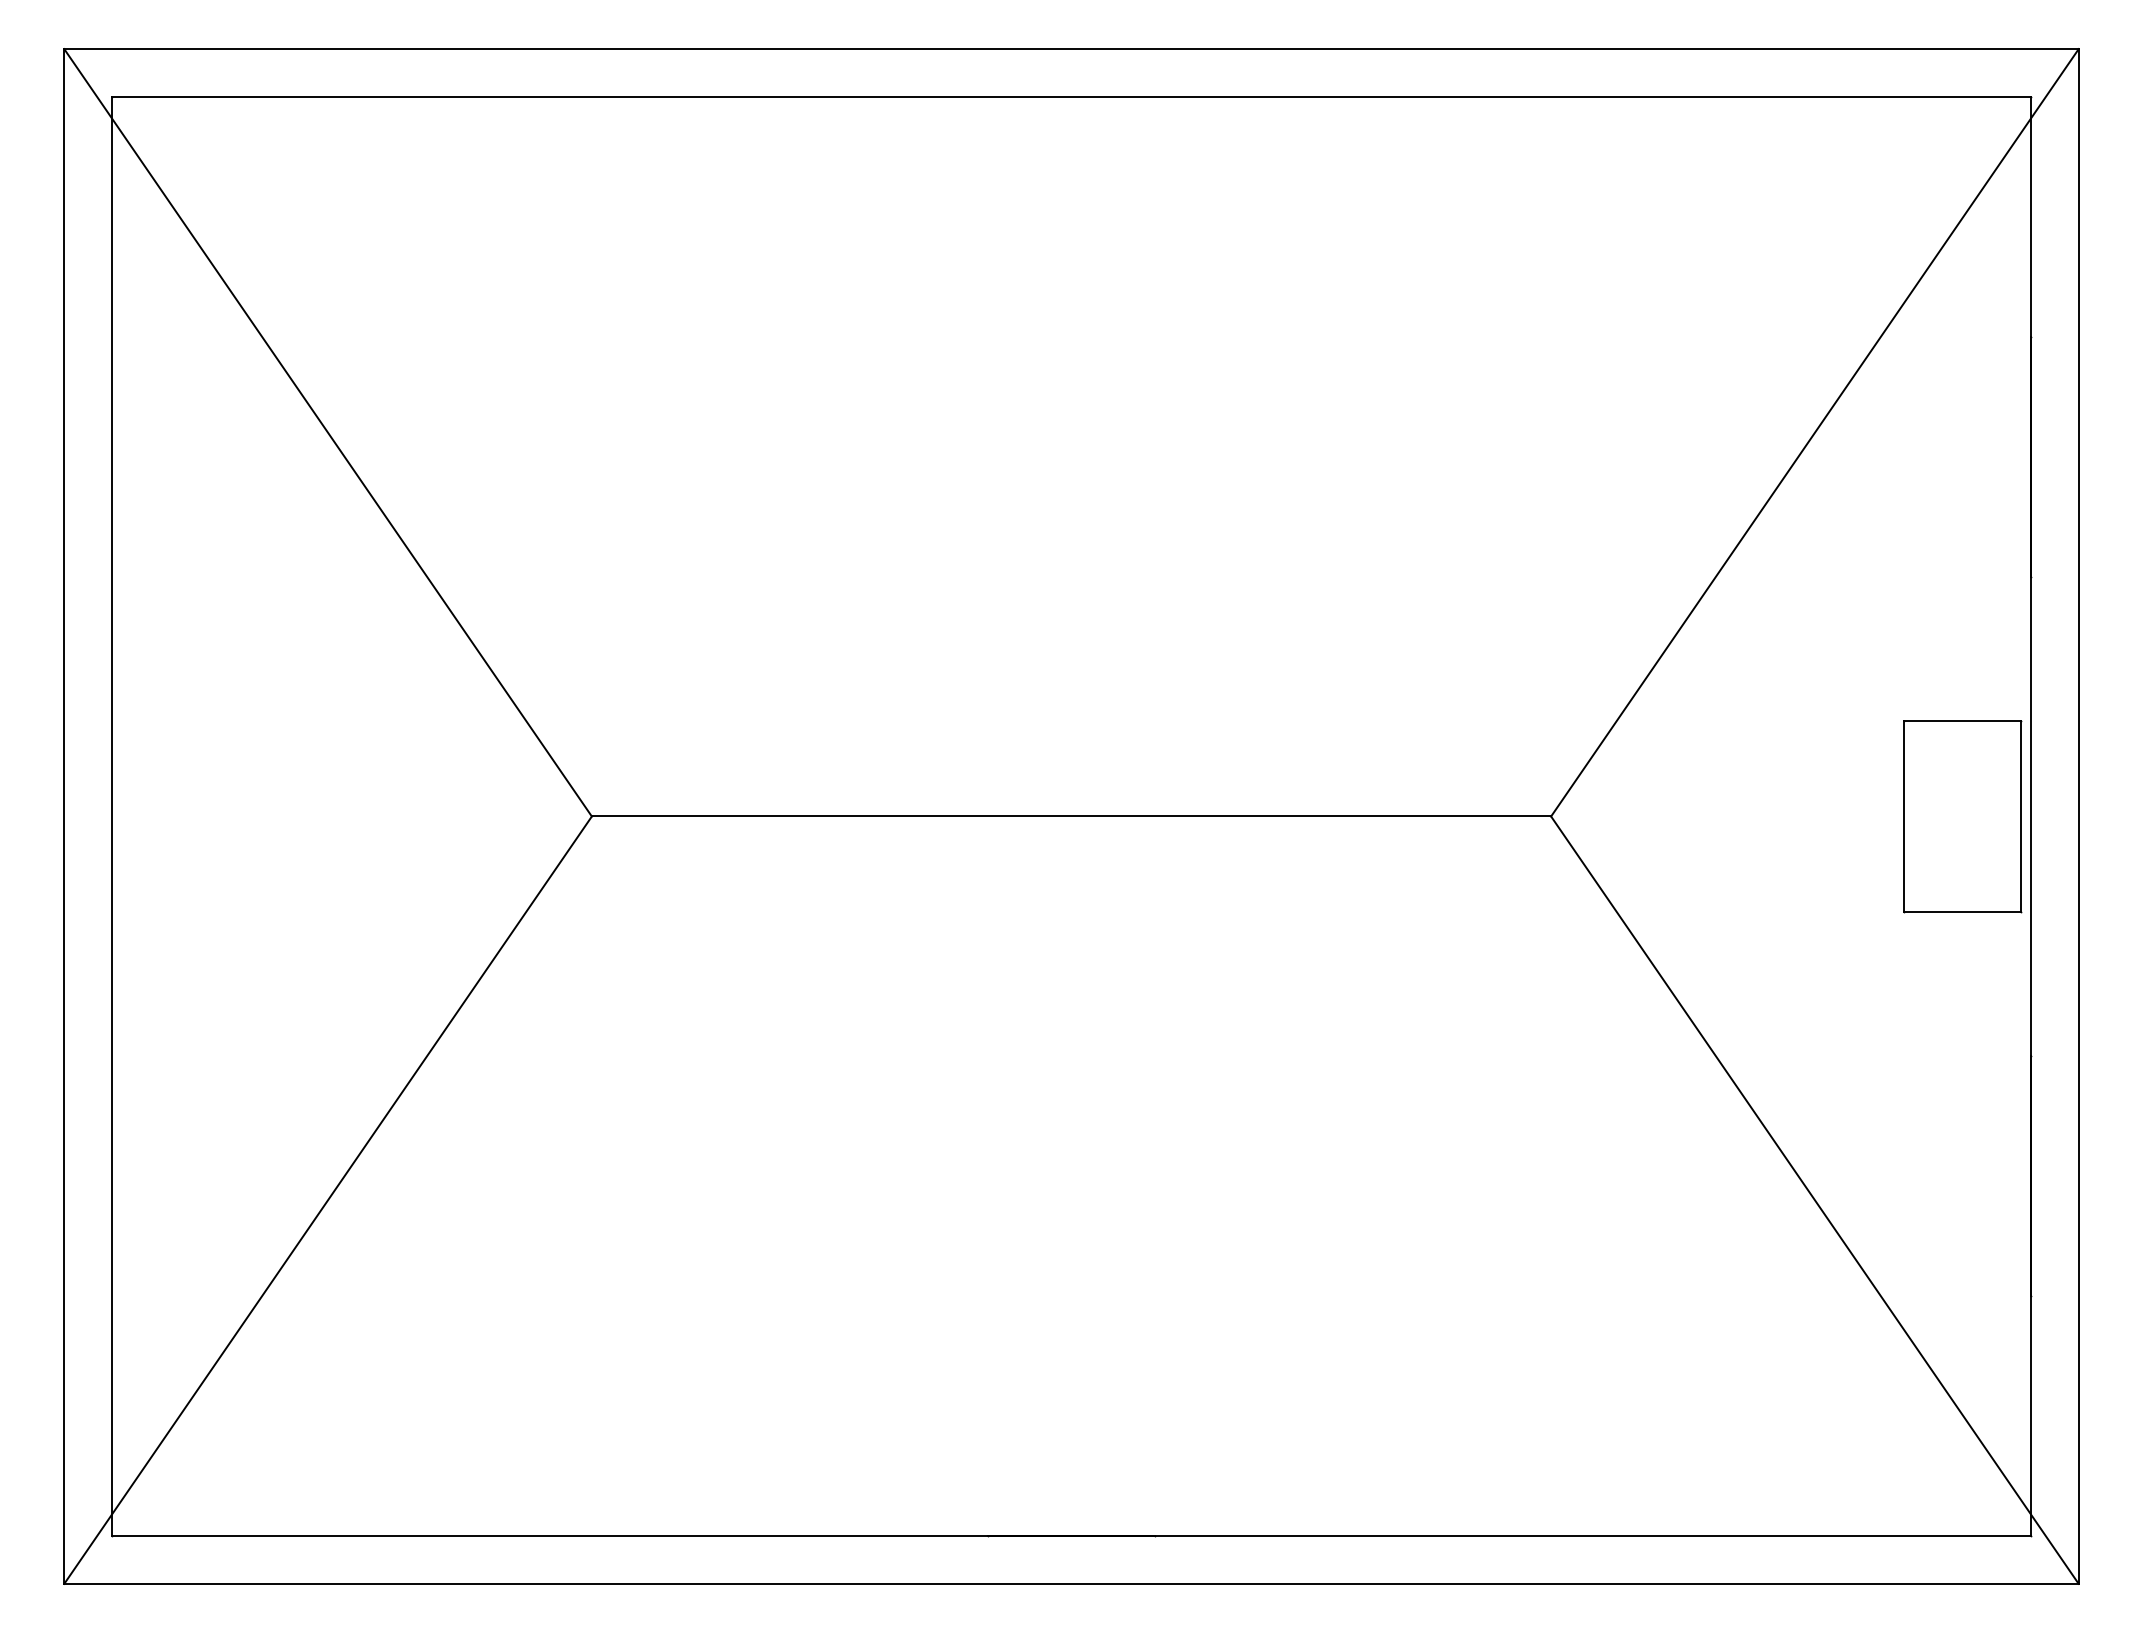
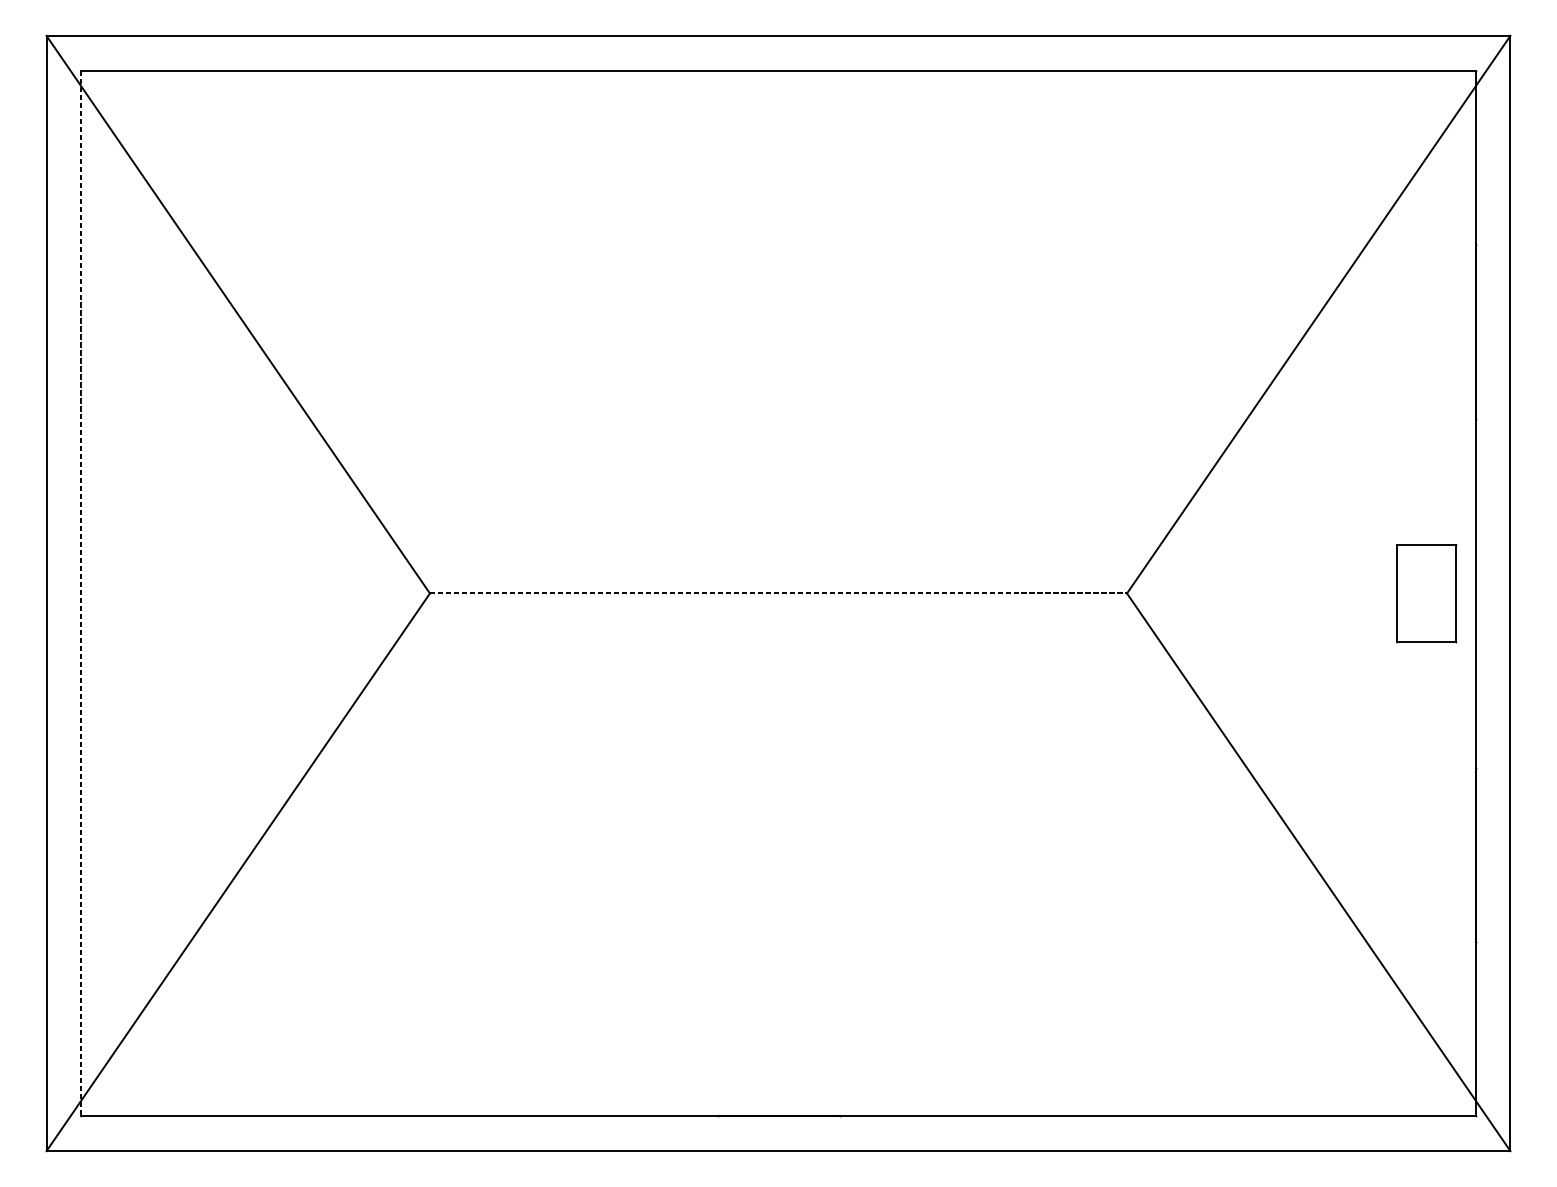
line: (112, 816) -> (81, 593), solid -> dashed
line: (1071, 816) -> (778, 593), solid -> dashed
part: (1962, 816) -> (1425, 593), size x0.7

